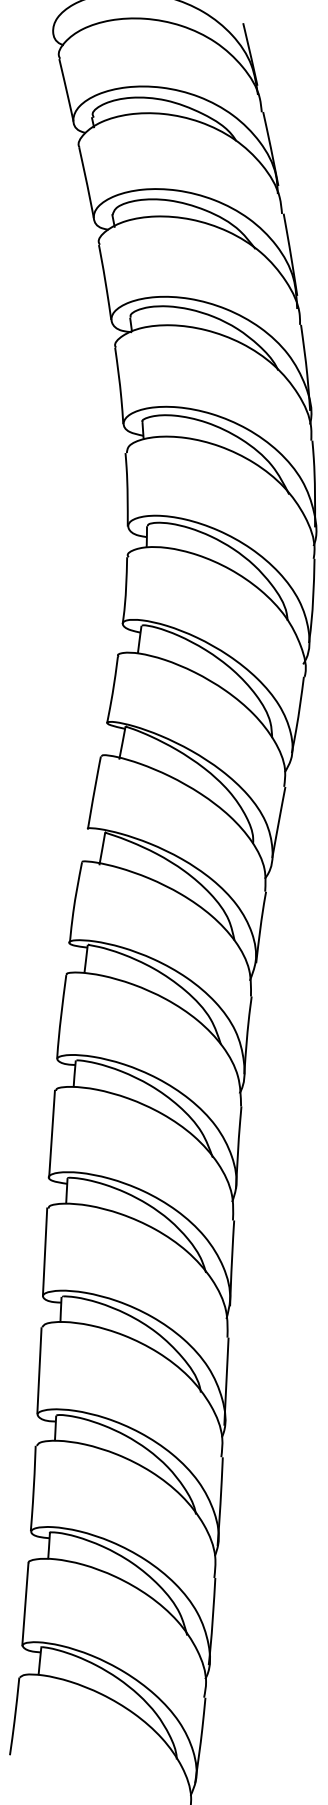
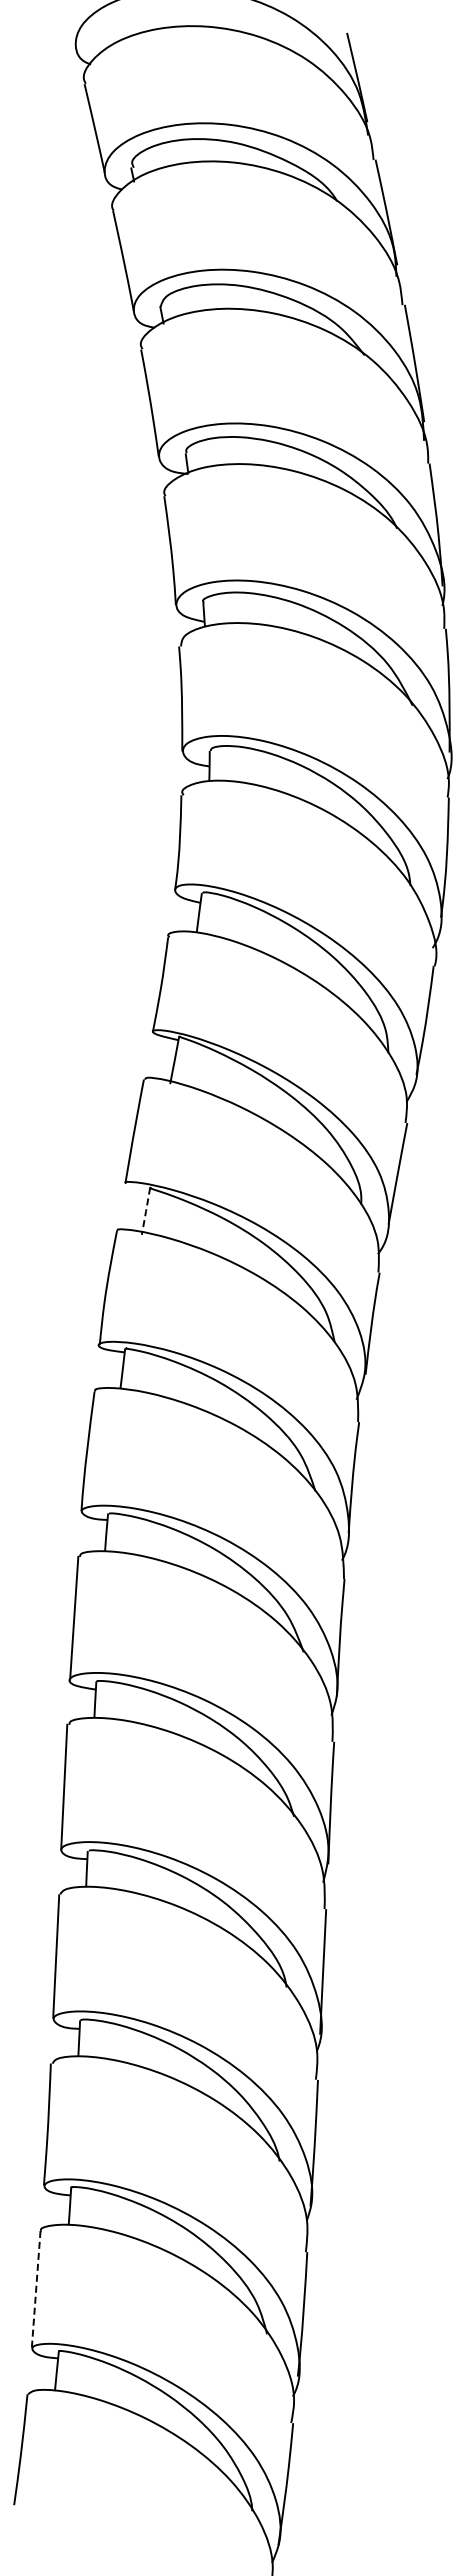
line: (102, 848) -> (146, 1211), solid -> dashed
line: (25, 1604) -> (36, 2289), solid -> dashed

